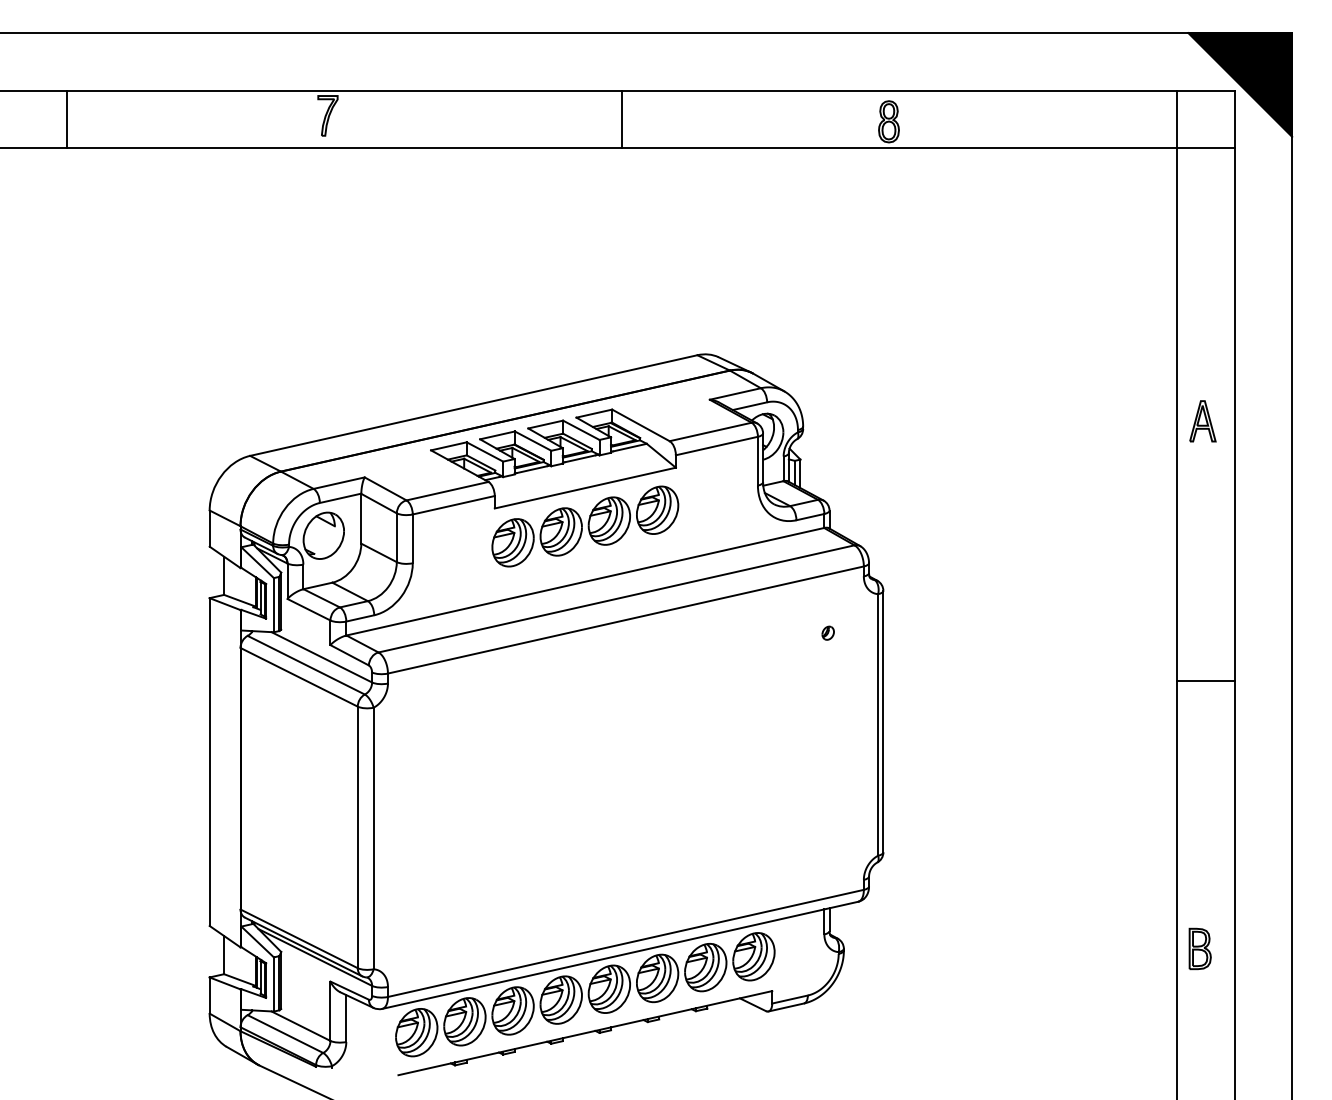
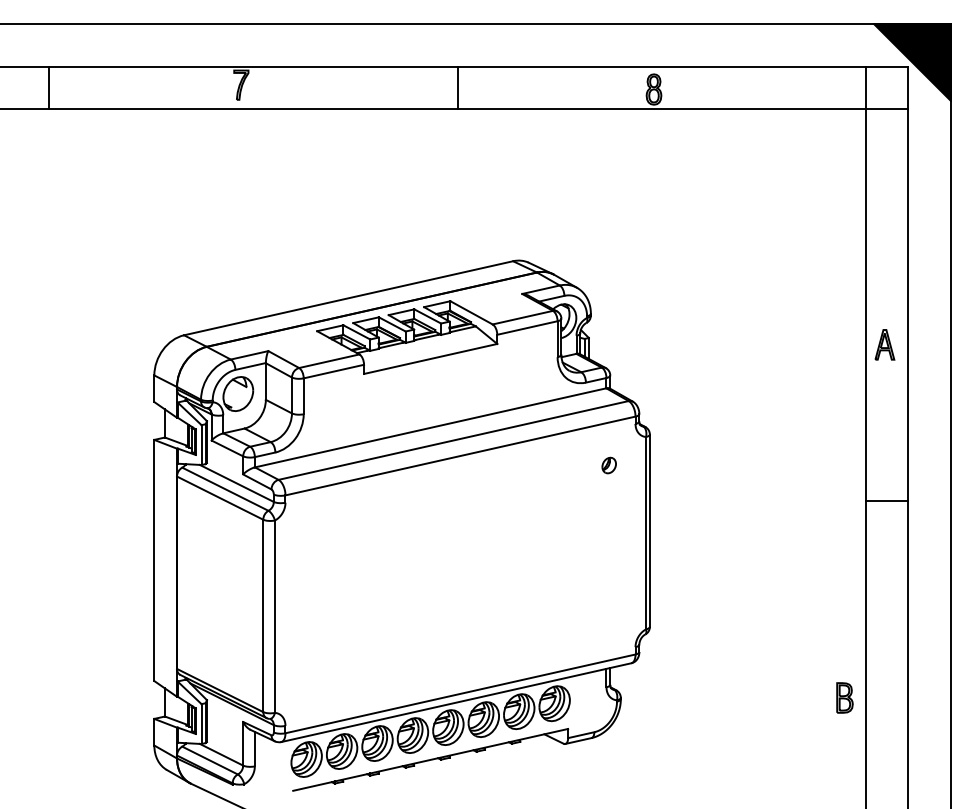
part: (1202, 420) -> (884, 344), moved
part: (585, 525) -> (430, 386), removed
part: (828, 632) -> (609, 465), size x1.6
part: (1199, 948) -> (844, 697), moved

